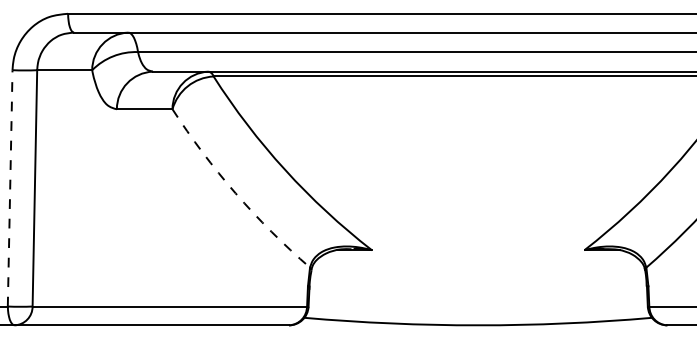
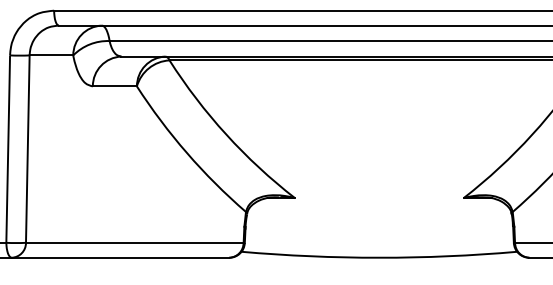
line: (10, 188) -> (8, 149), dashed -> solid
arc: (235, 193) -> (186, 153), dashed -> solid

